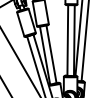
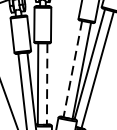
line: (67, 40) -> (72, 69), solid -> dashed
line: (51, 54) -> (47, 84), solid -> dashed

